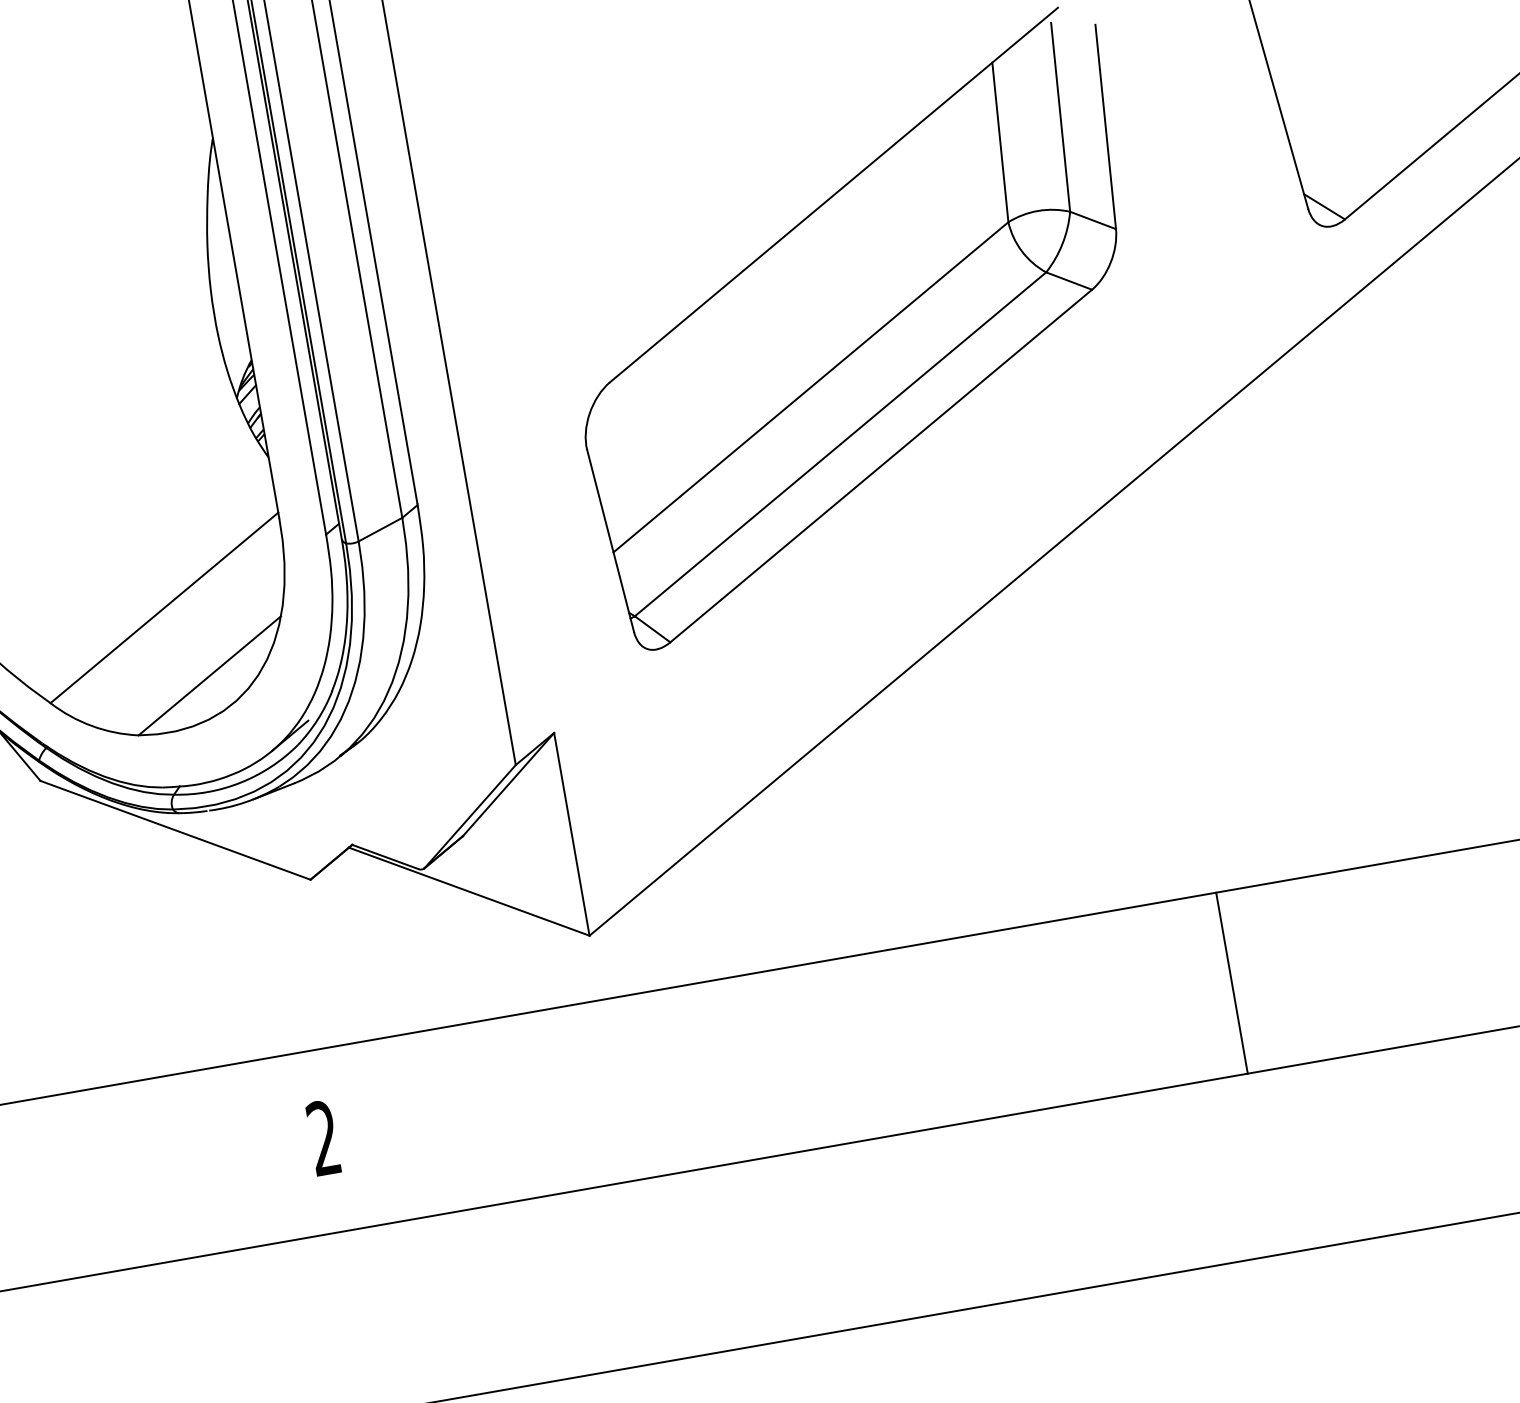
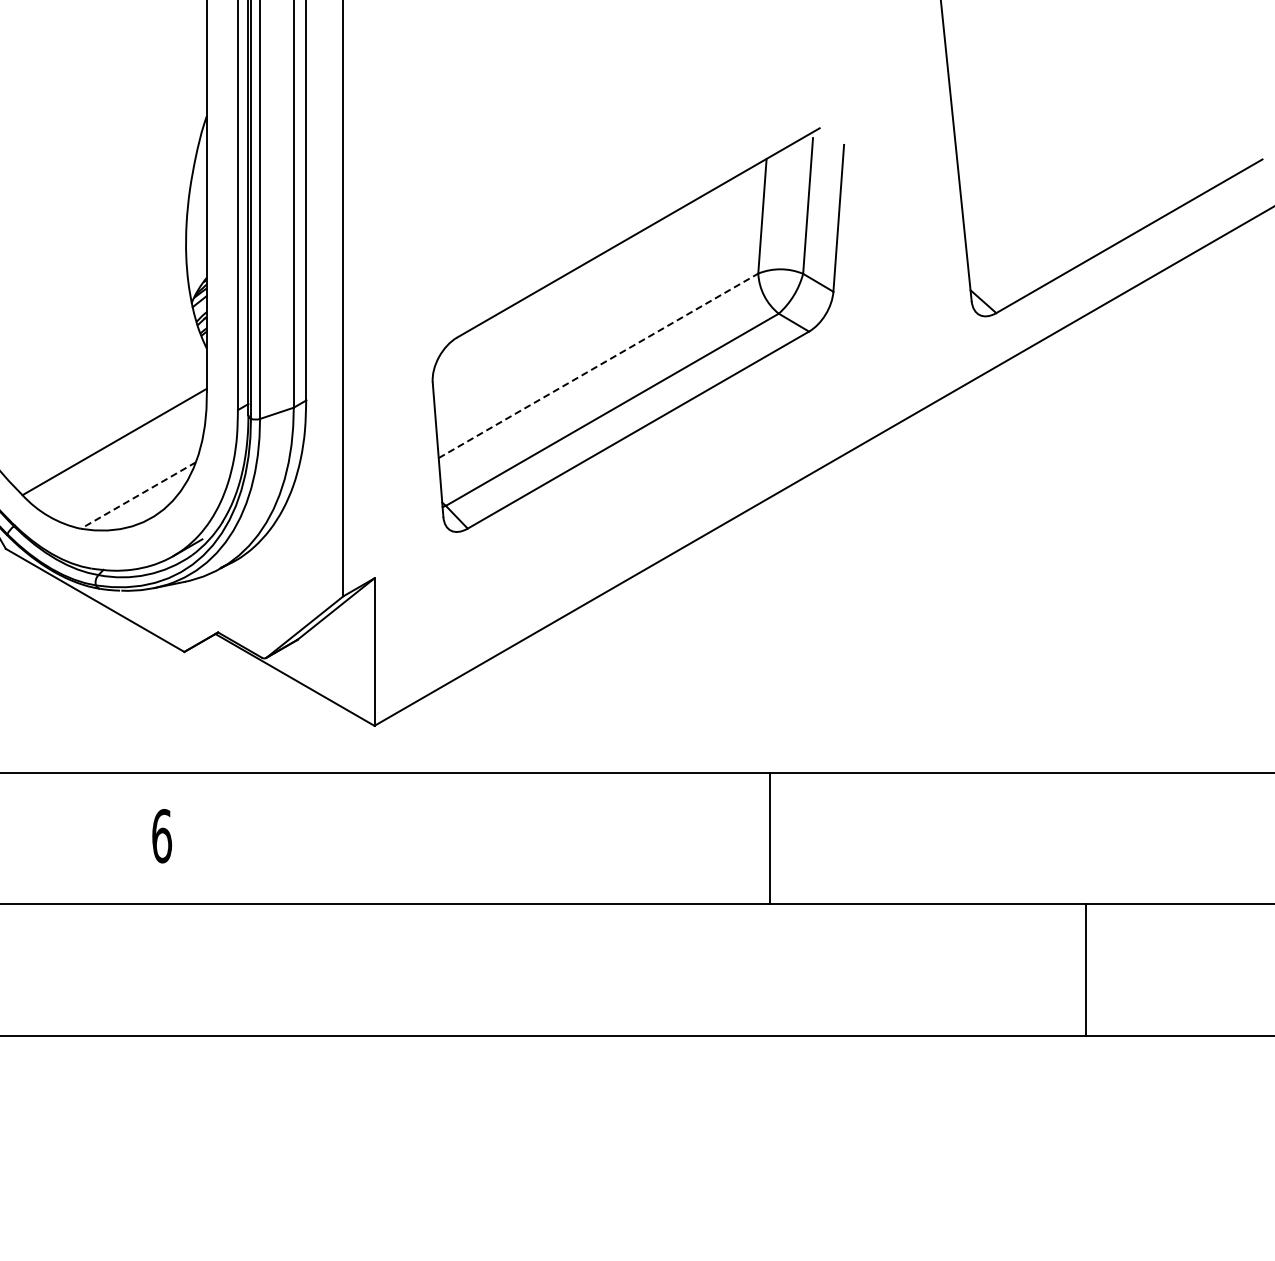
line: (810, 386) -> (598, 365), solid -> dashed
line: (209, 675) -> (138, 495), solid -> dashed
line: (1232, 983) -> (770, 838), moved
text: (324, 1138) -> (162, 836), 2 -> 6

